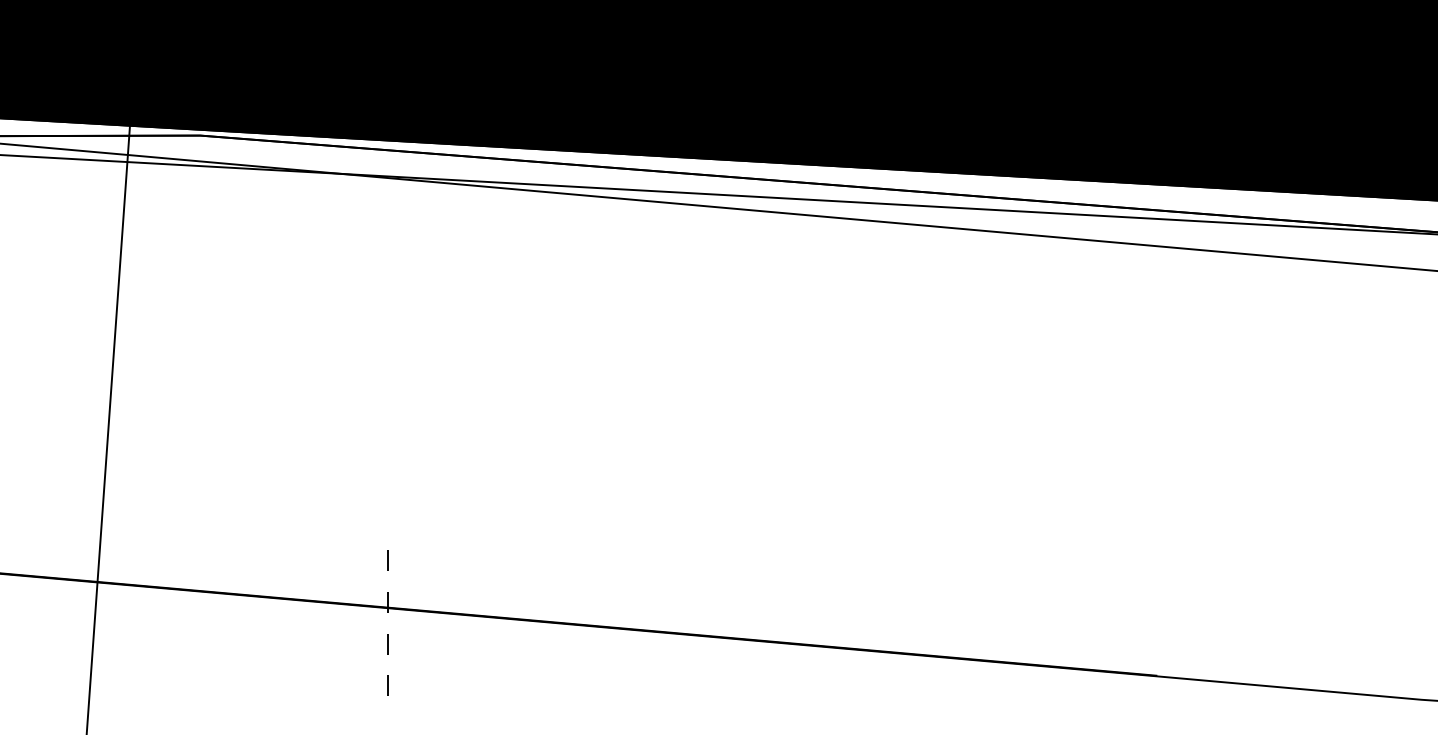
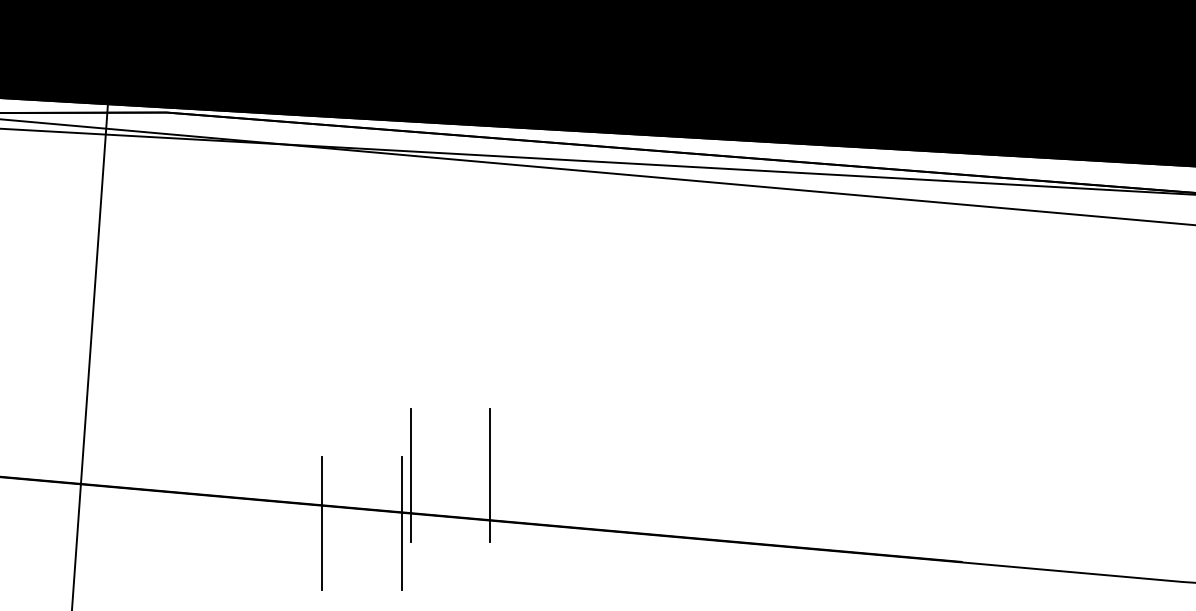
line: (493, 571) -> (410, 475), added
line: (589, 571) -> (490, 475), added
line: (387, 629) -> (322, 523), dashed -> solid
line: (482, 629) -> (401, 523), added

